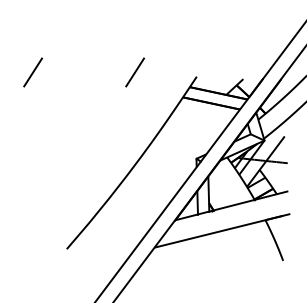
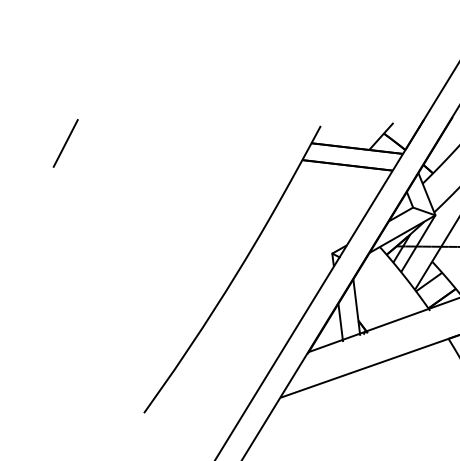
line: (135, 72) -> (224, 128), removed

